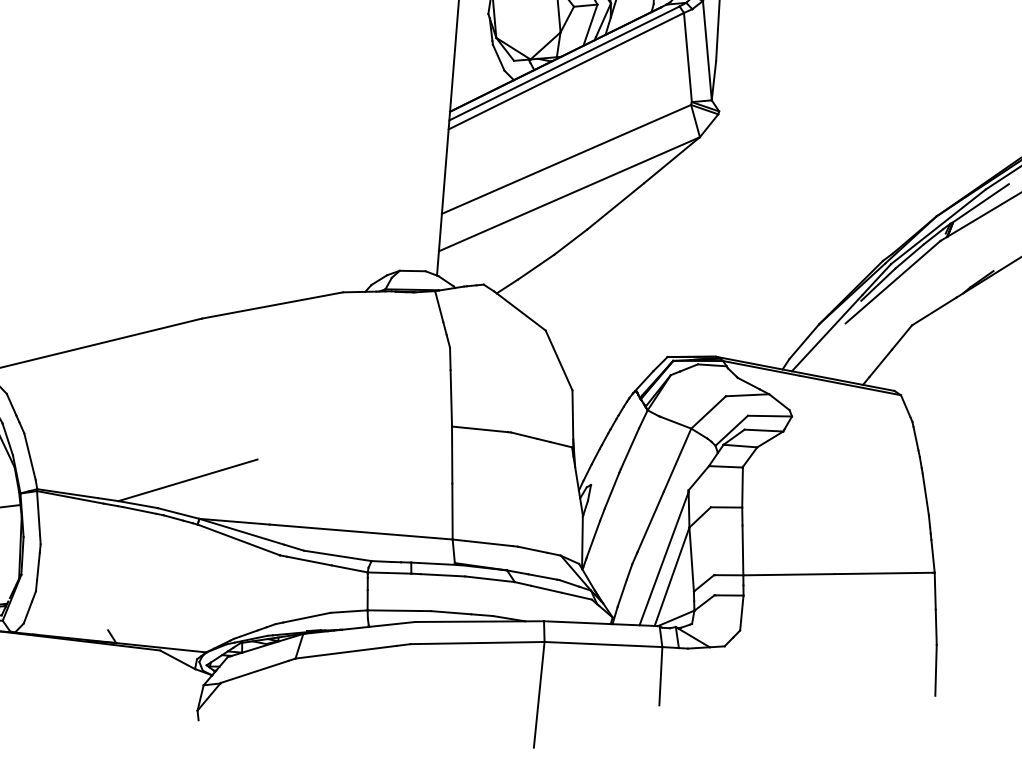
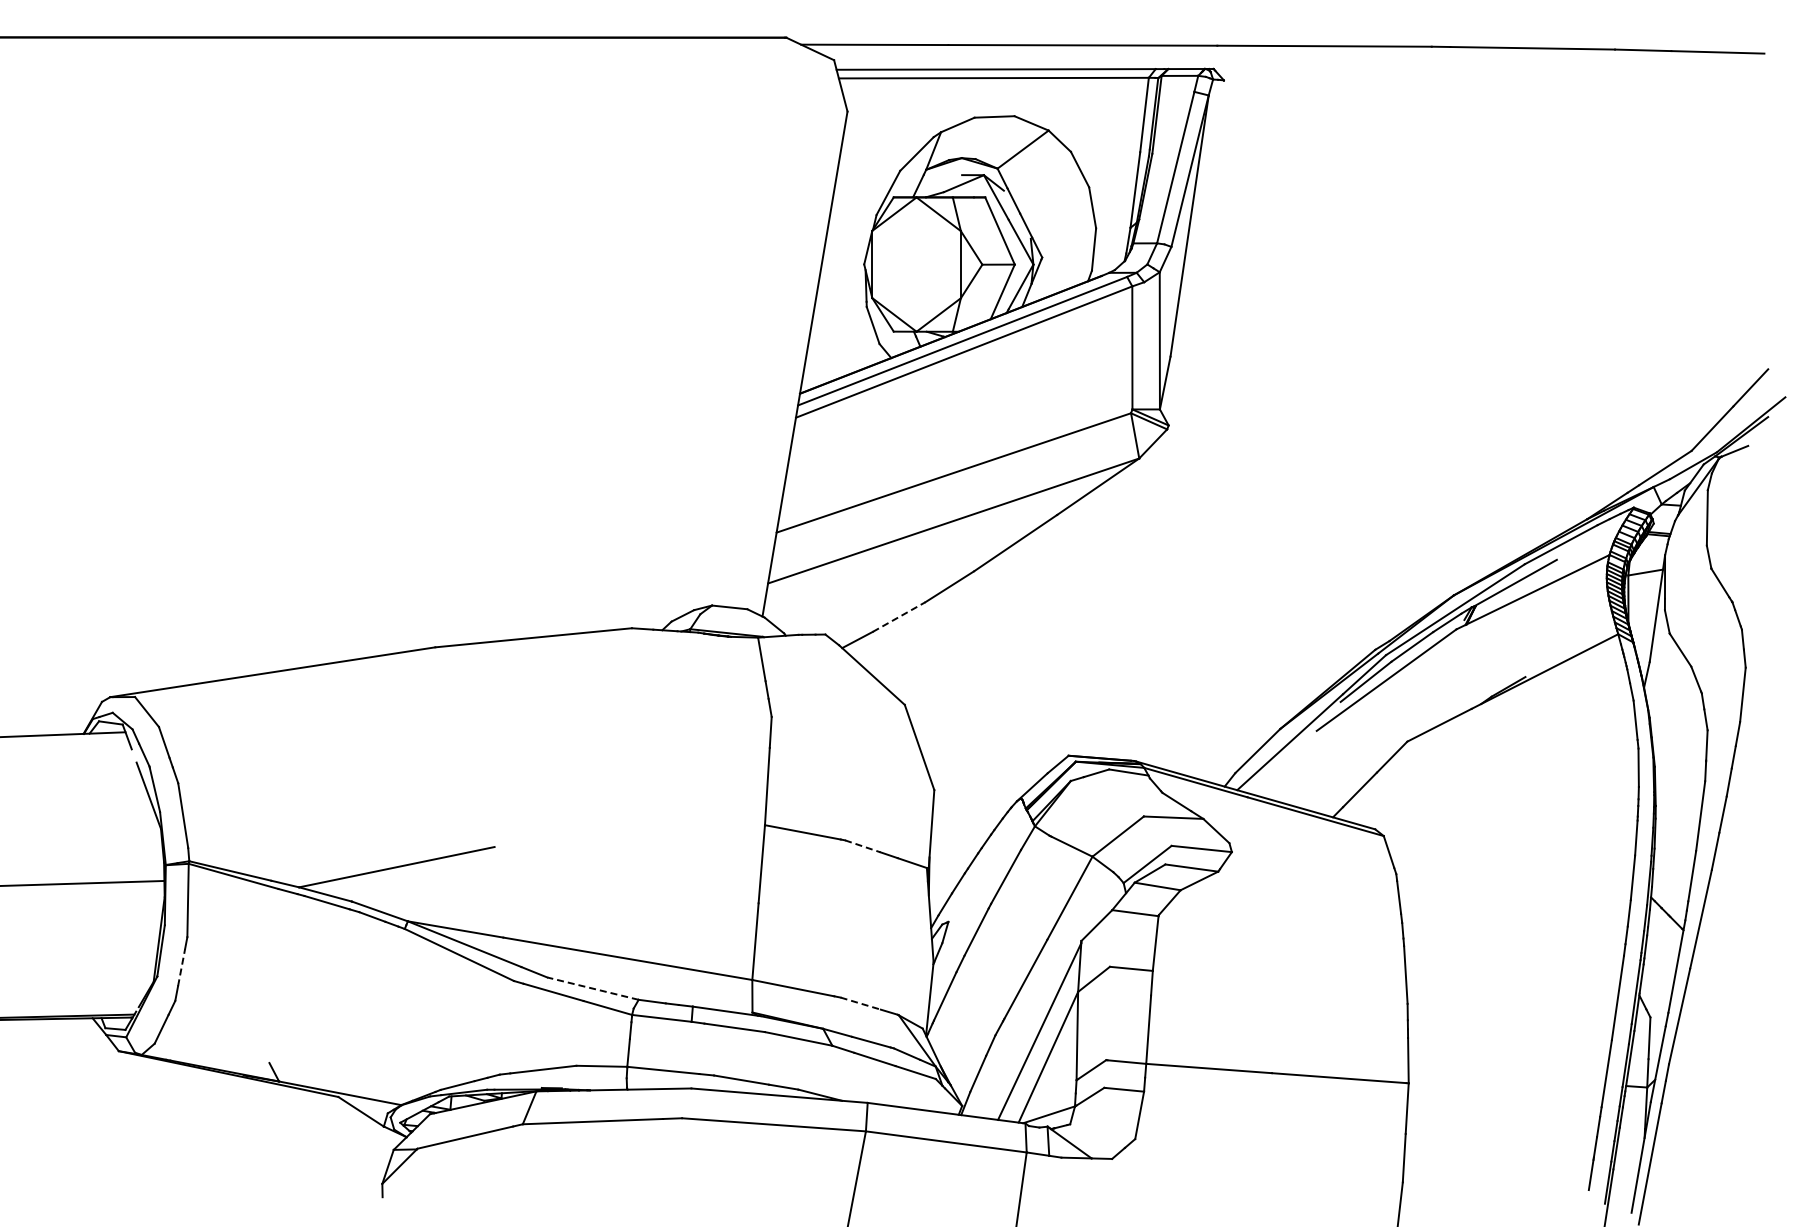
line: (536, 266) -> (899, 616), solid -> dashed
line: (524, 435) -> (862, 846), solid -> dashed
line: (533, 549) -> (861, 1003), solid -> dashed
line: (337, 555) -> (592, 988), solid -> dashed
line: (38, 566) -> (181, 967), solid -> dashed

